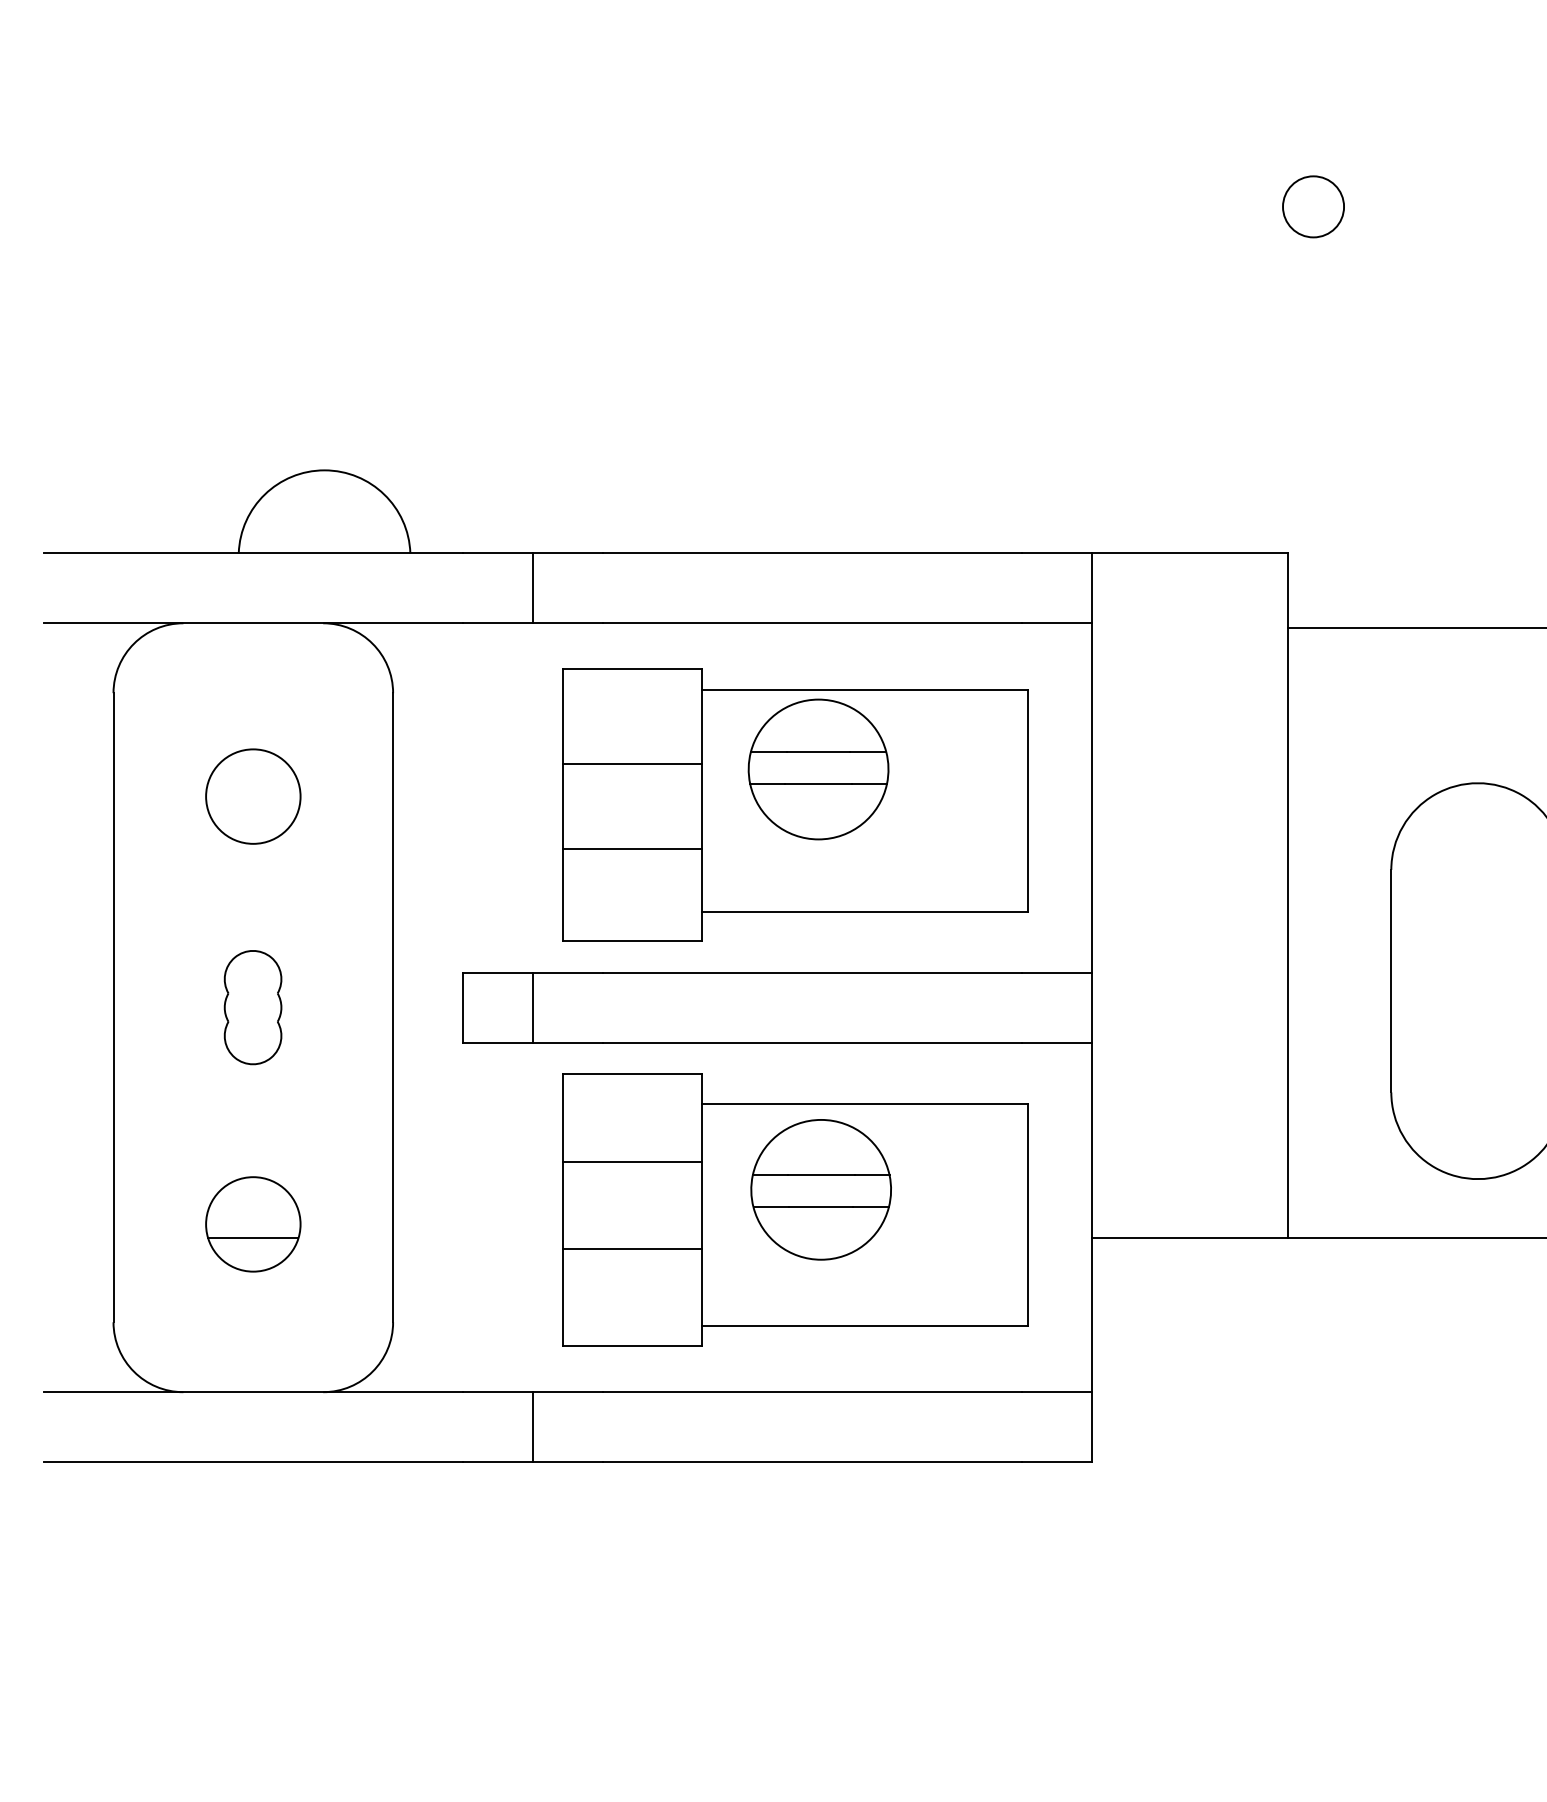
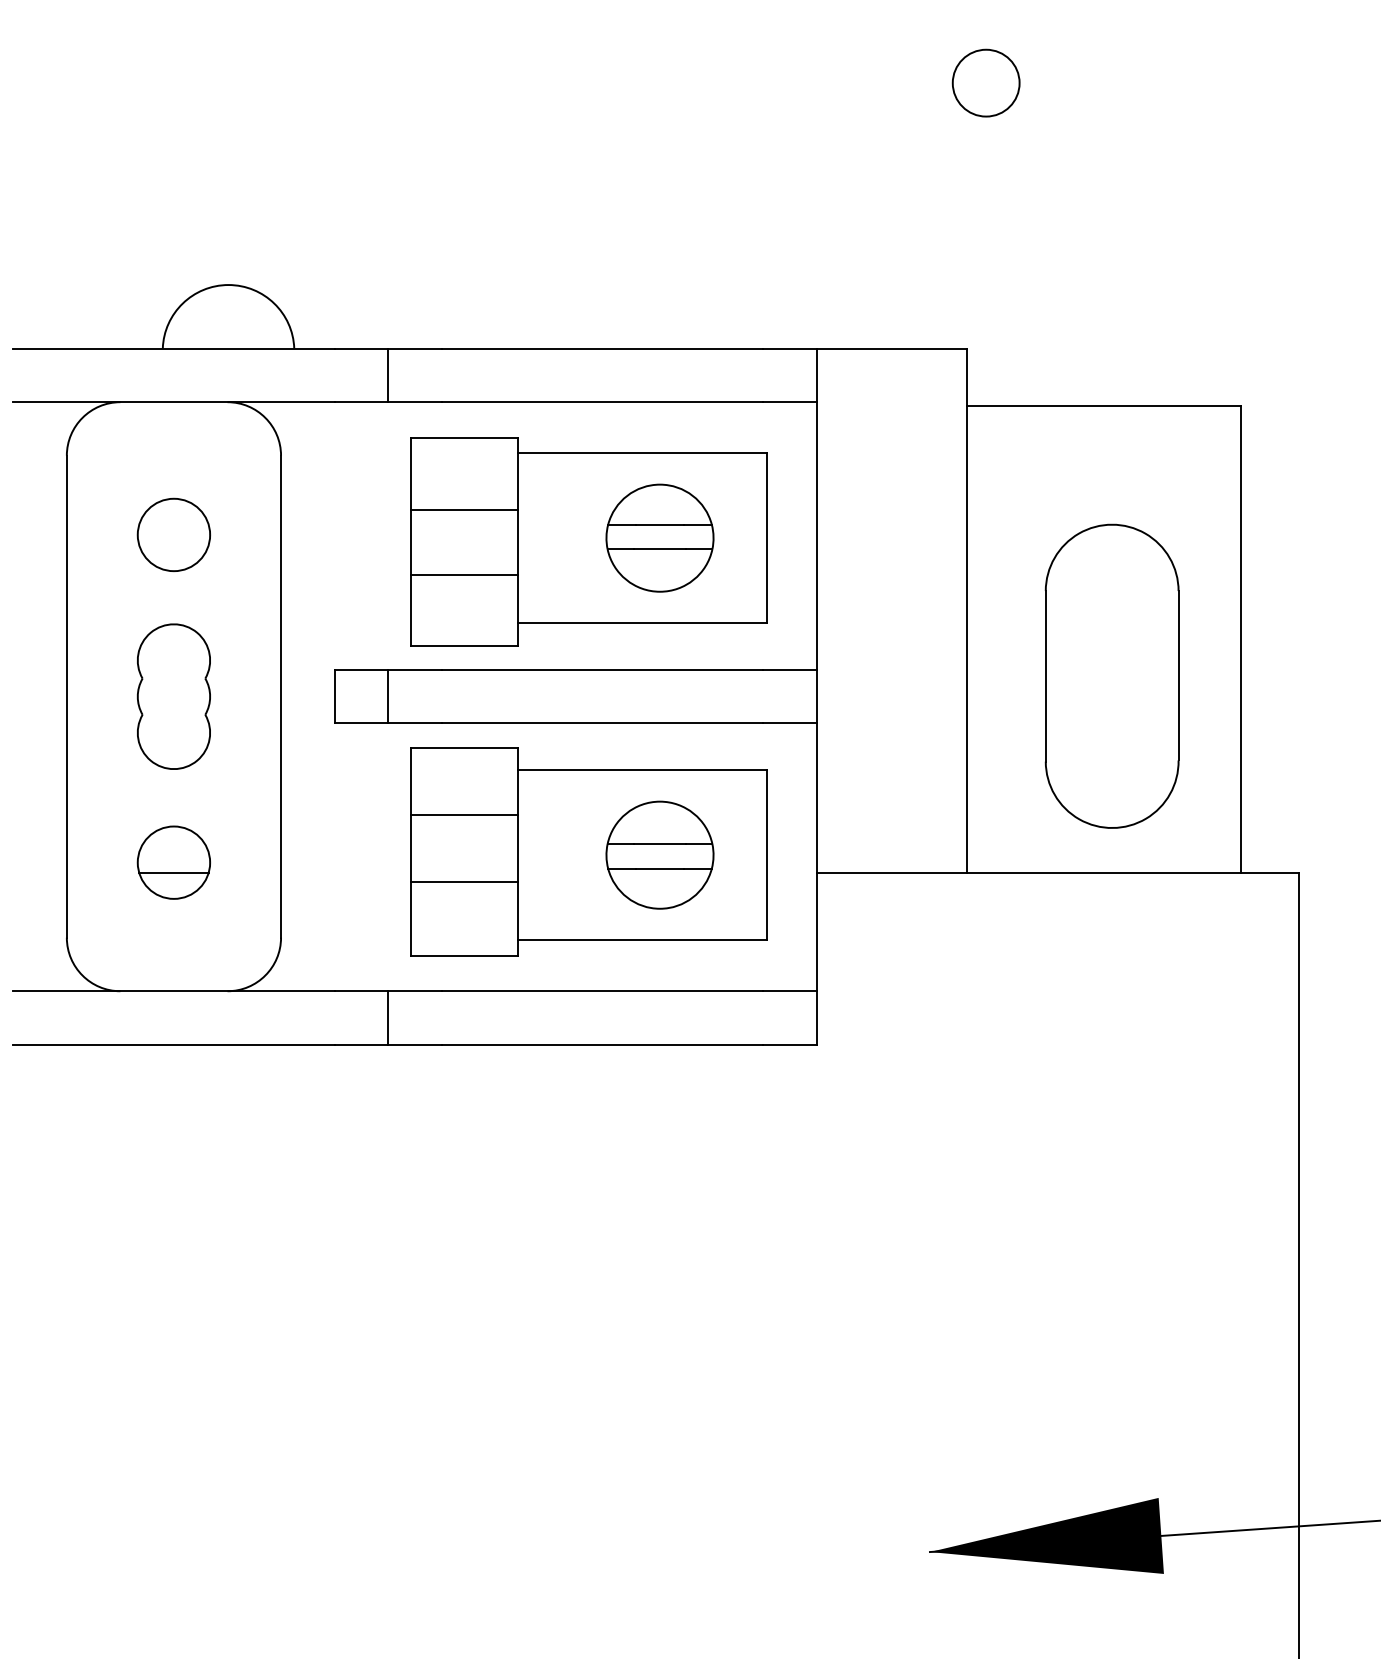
circle: (1312, 206) -> (985, 82), size x1.43
part: (817, 768) -> (659, 537), moved
part: (252, 1007) -> (173, 696), size x1.67
part: (820, 1188) -> (659, 854), moved

